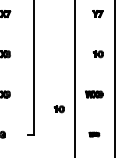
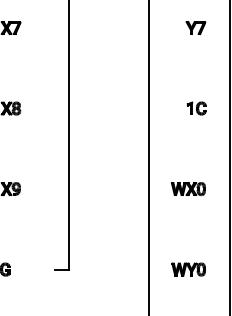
part: (58, 109) -> (117, 219), removed
part: (94, 134) -> (189, 269), size x1.67

